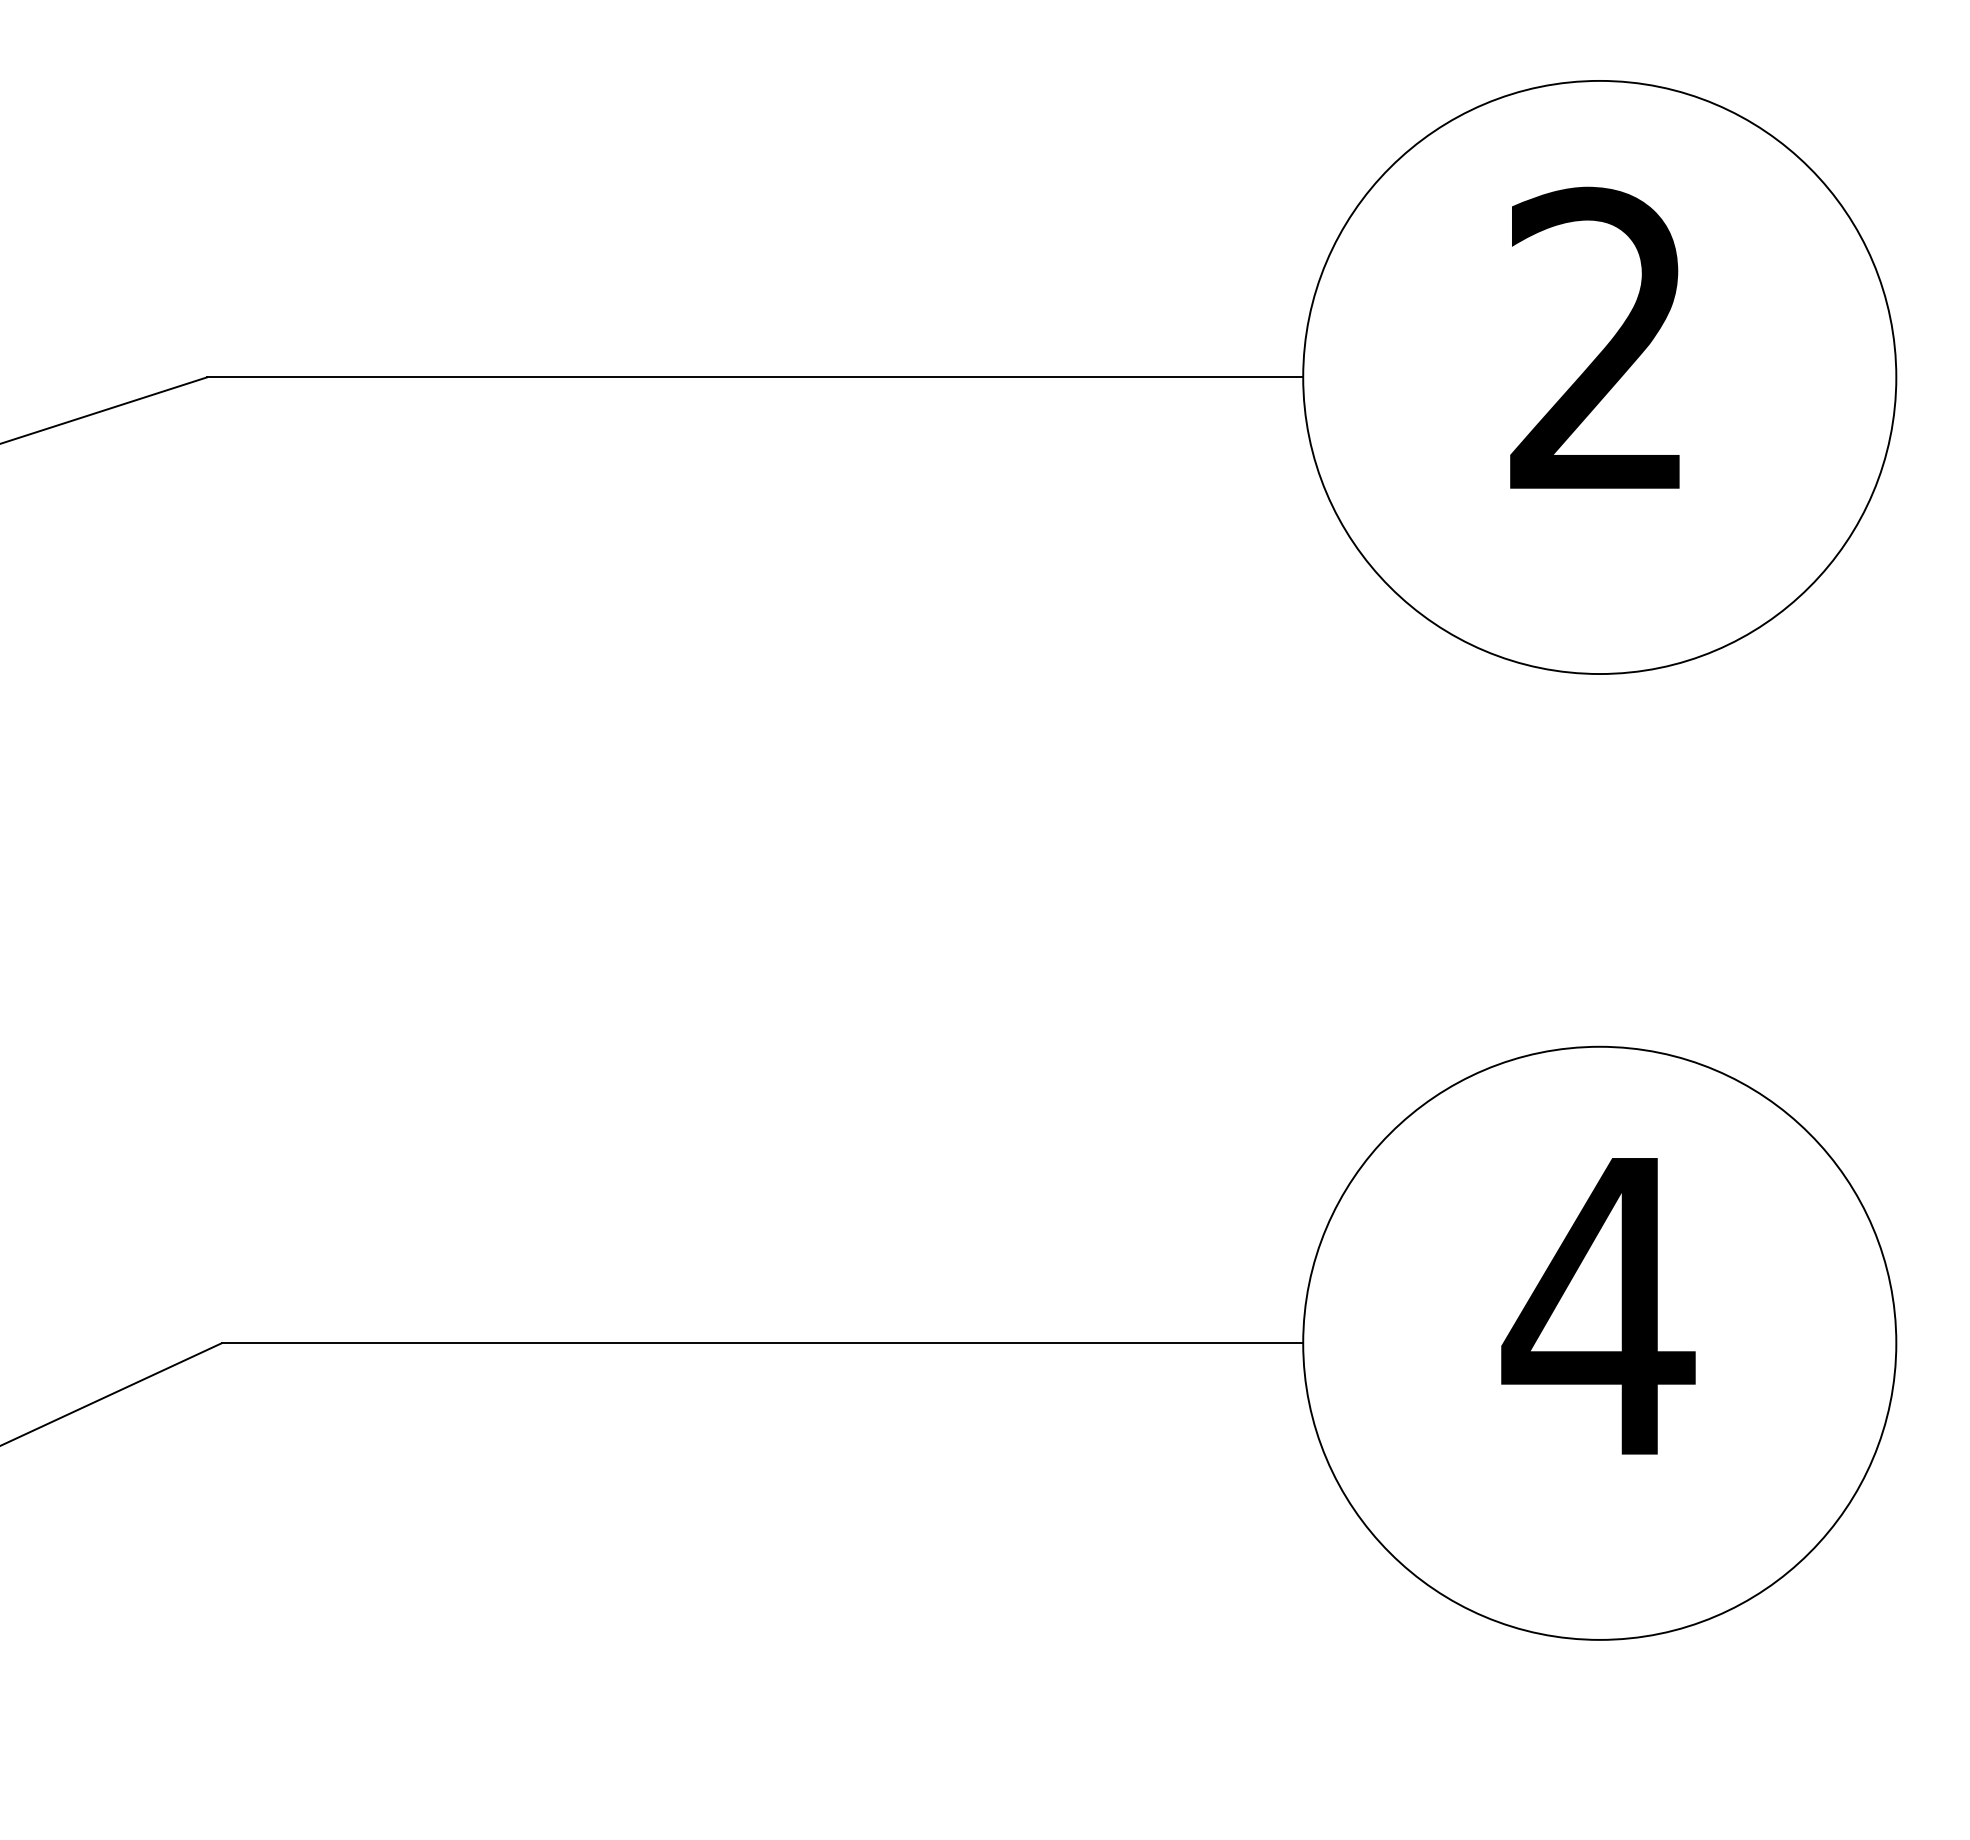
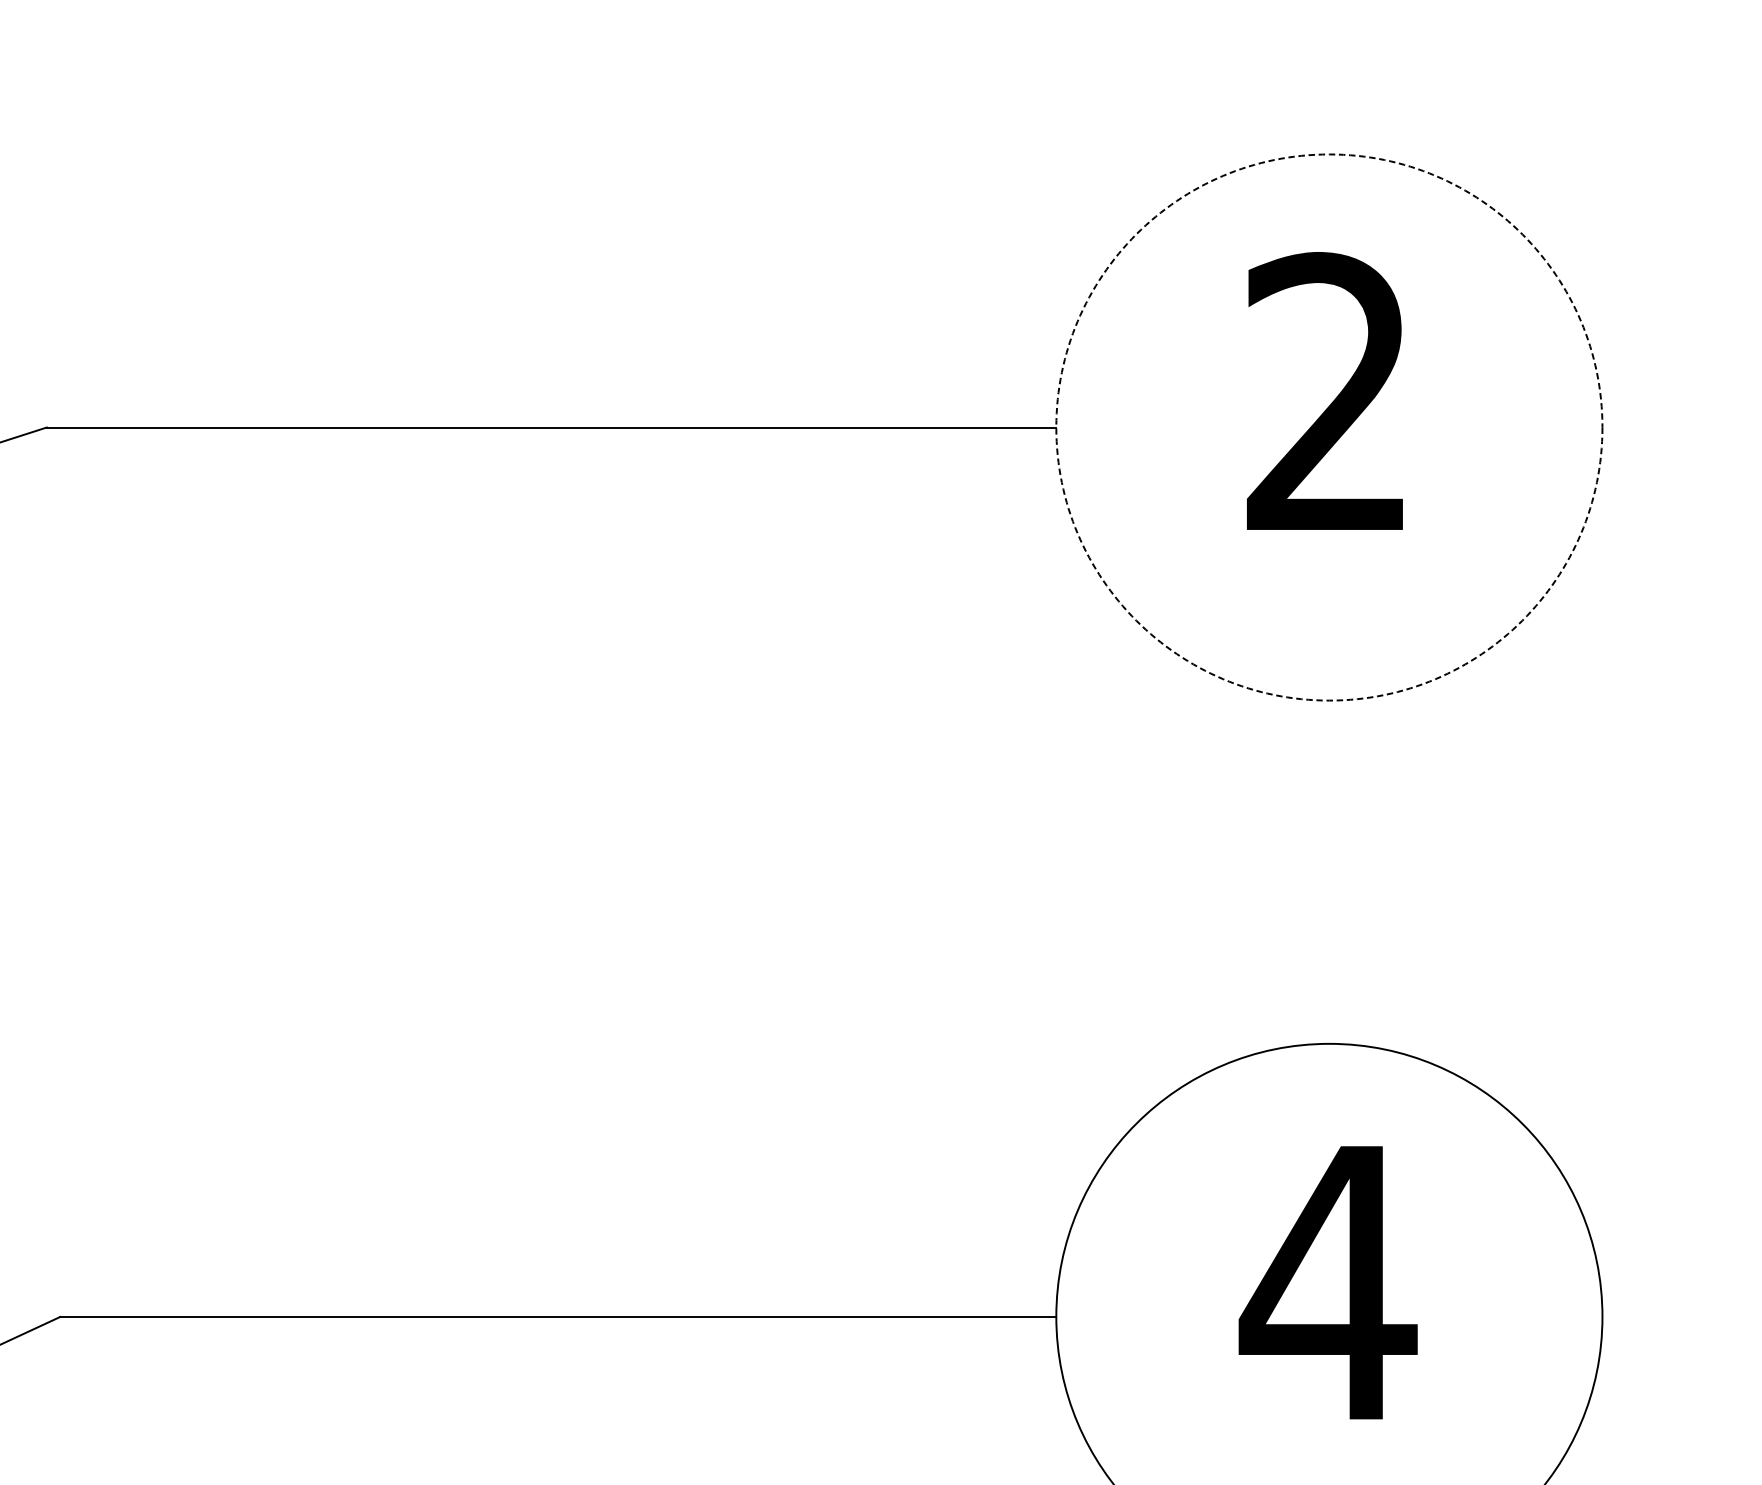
circle: (1599, 377) -> (1329, 427), solid -> dashed

